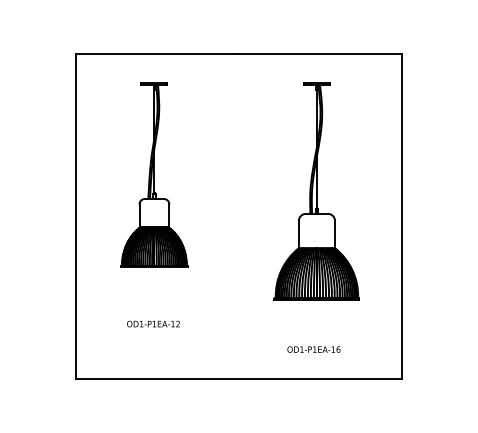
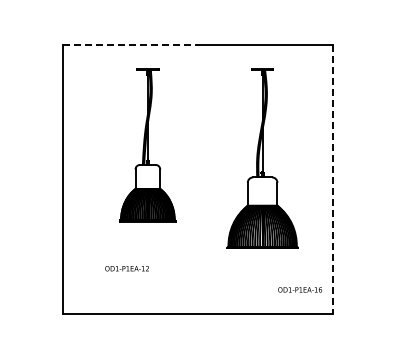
line: (158, 53) -> (131, 44), solid -> dashed
part: (153, 175) -> (147, 145), moved
line: (401, 216) -> (332, 179), solid -> dashed
text: (314, 349) -> (300, 289), moved

